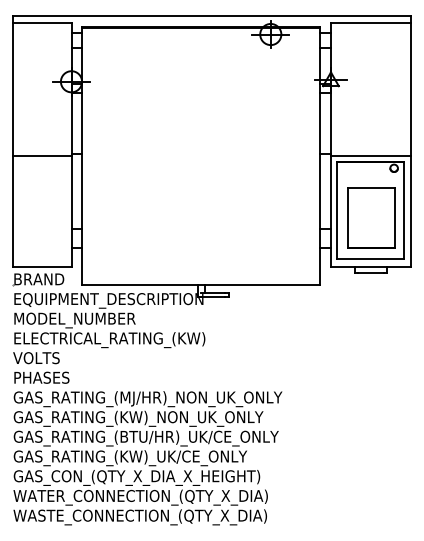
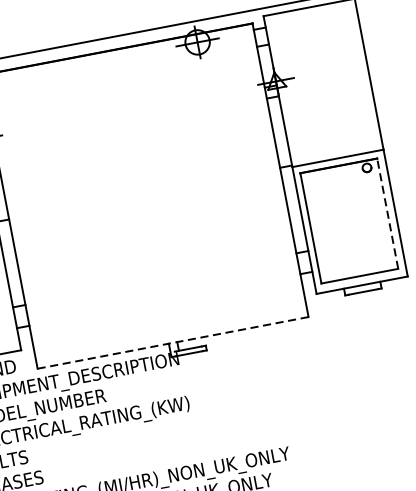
line: (404, 210) -> (388, 213), solid -> dashed
part: (371, 217) -> (351, 228), removed
line: (200, 285) -> (172, 343), solid -> dashed

